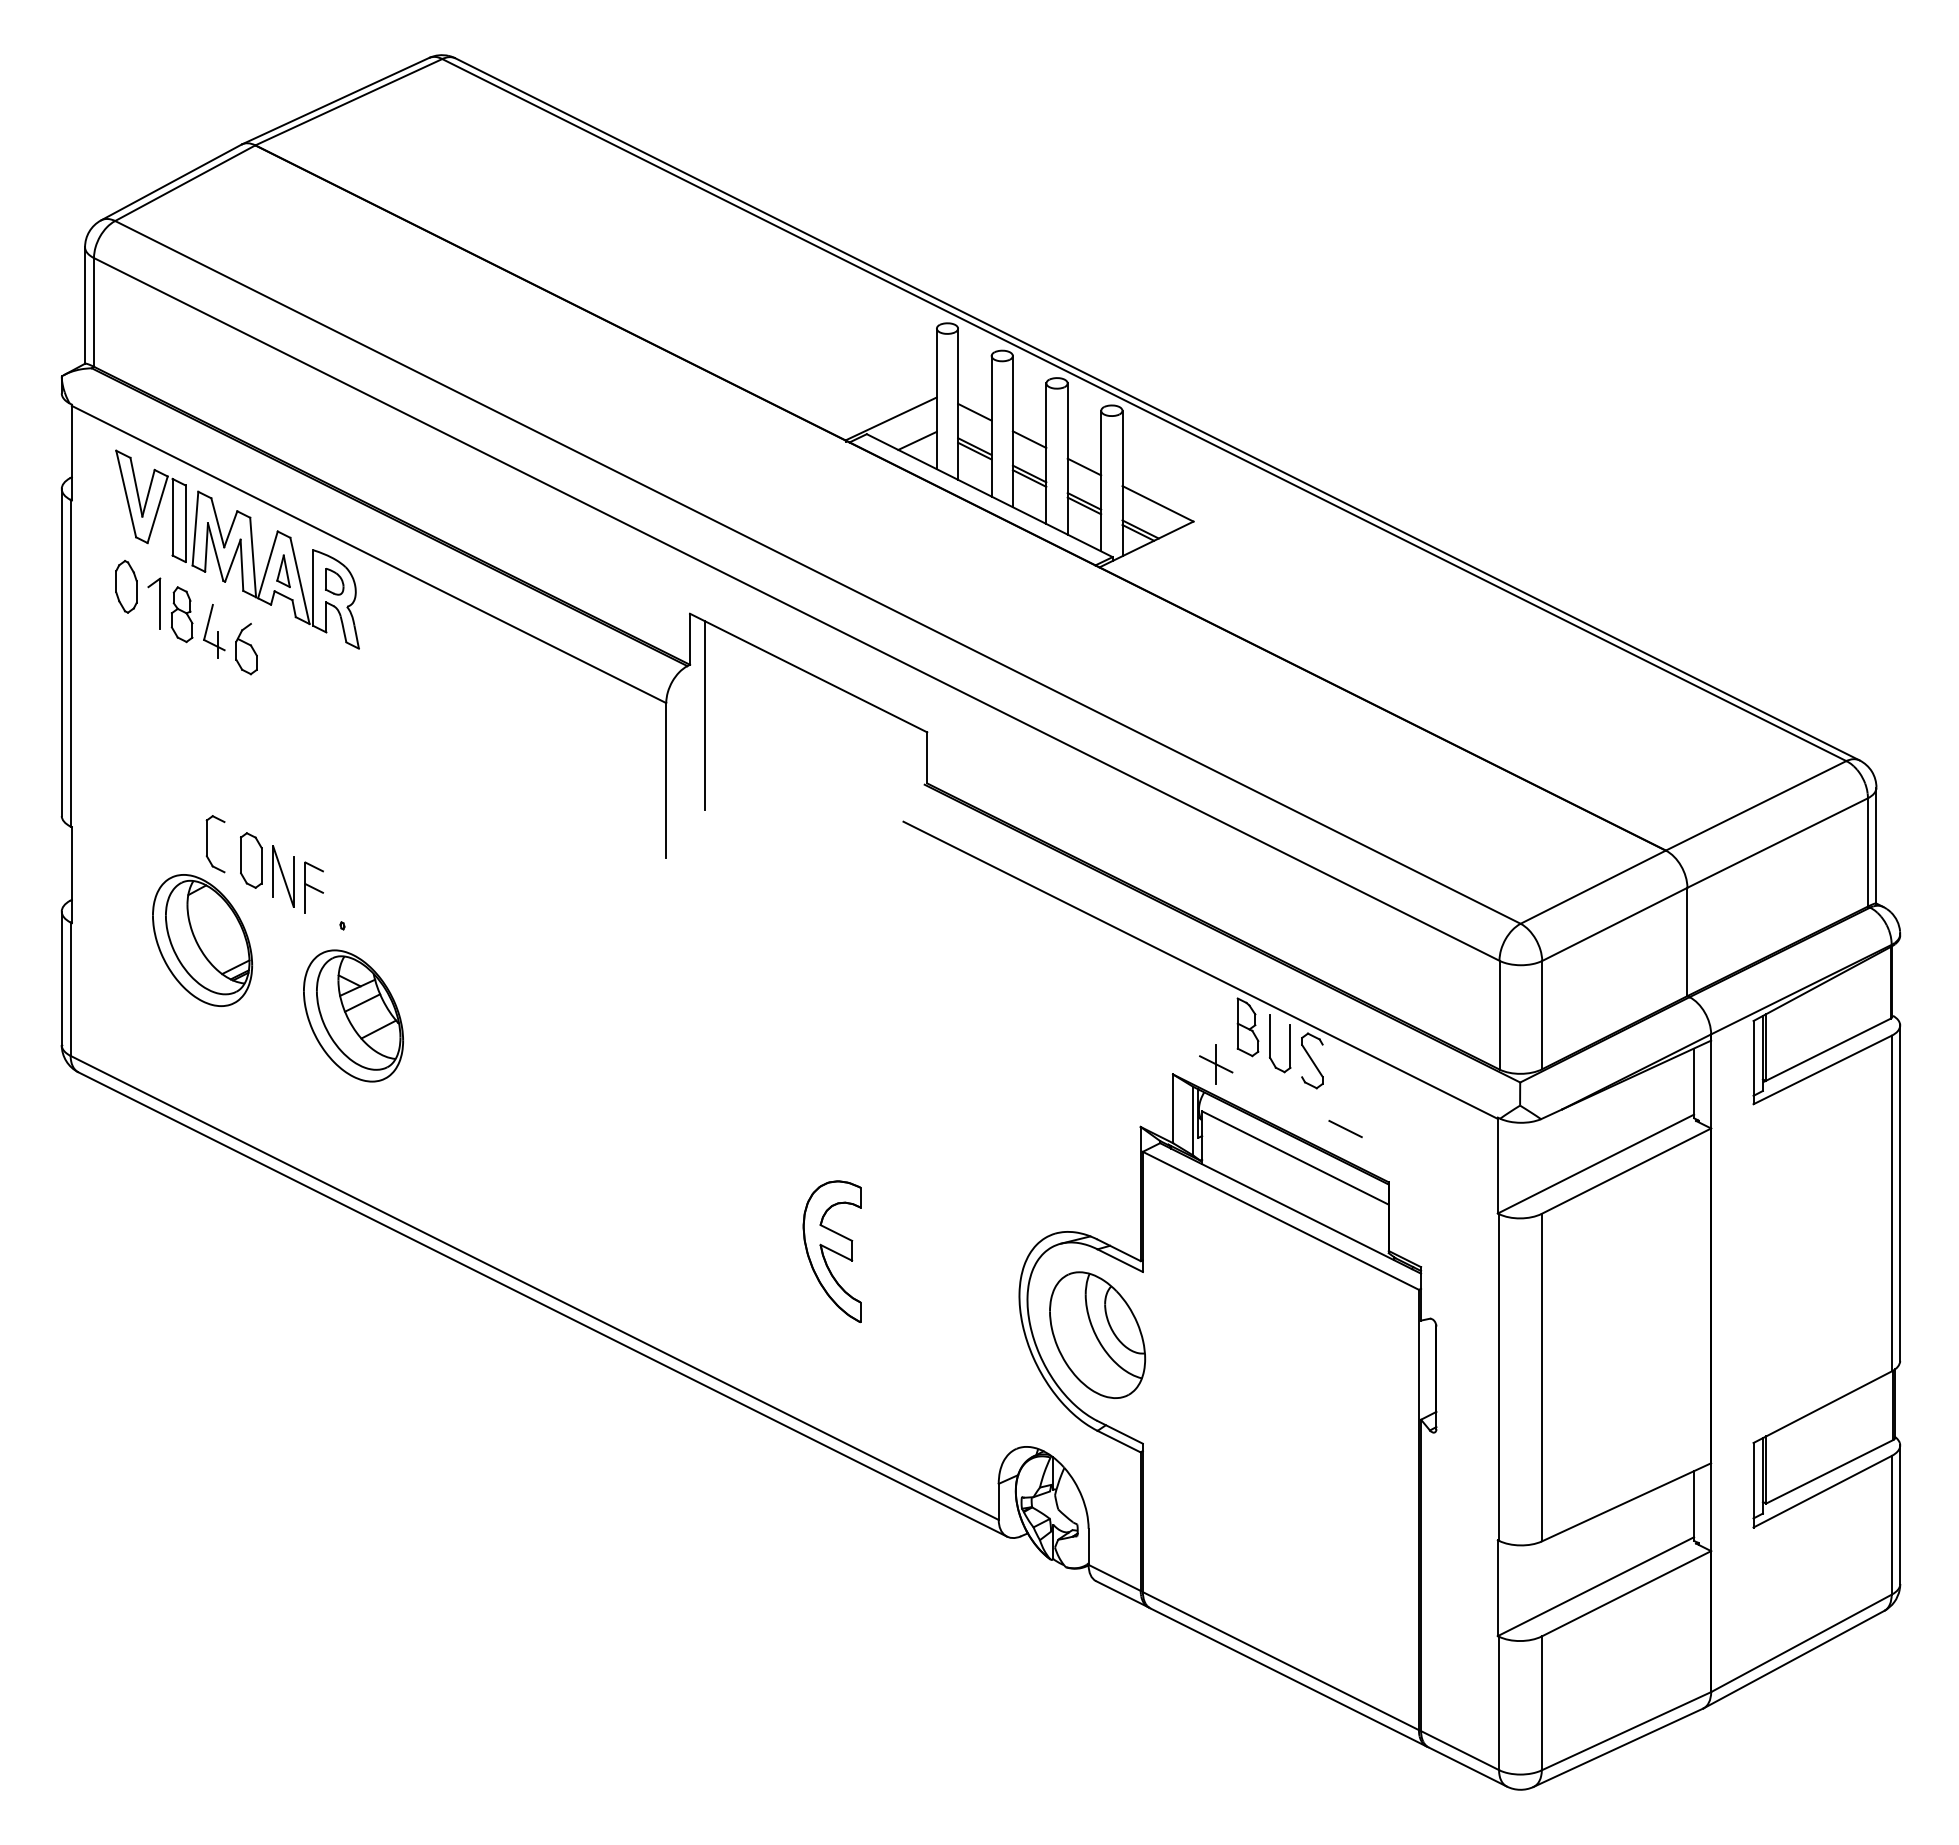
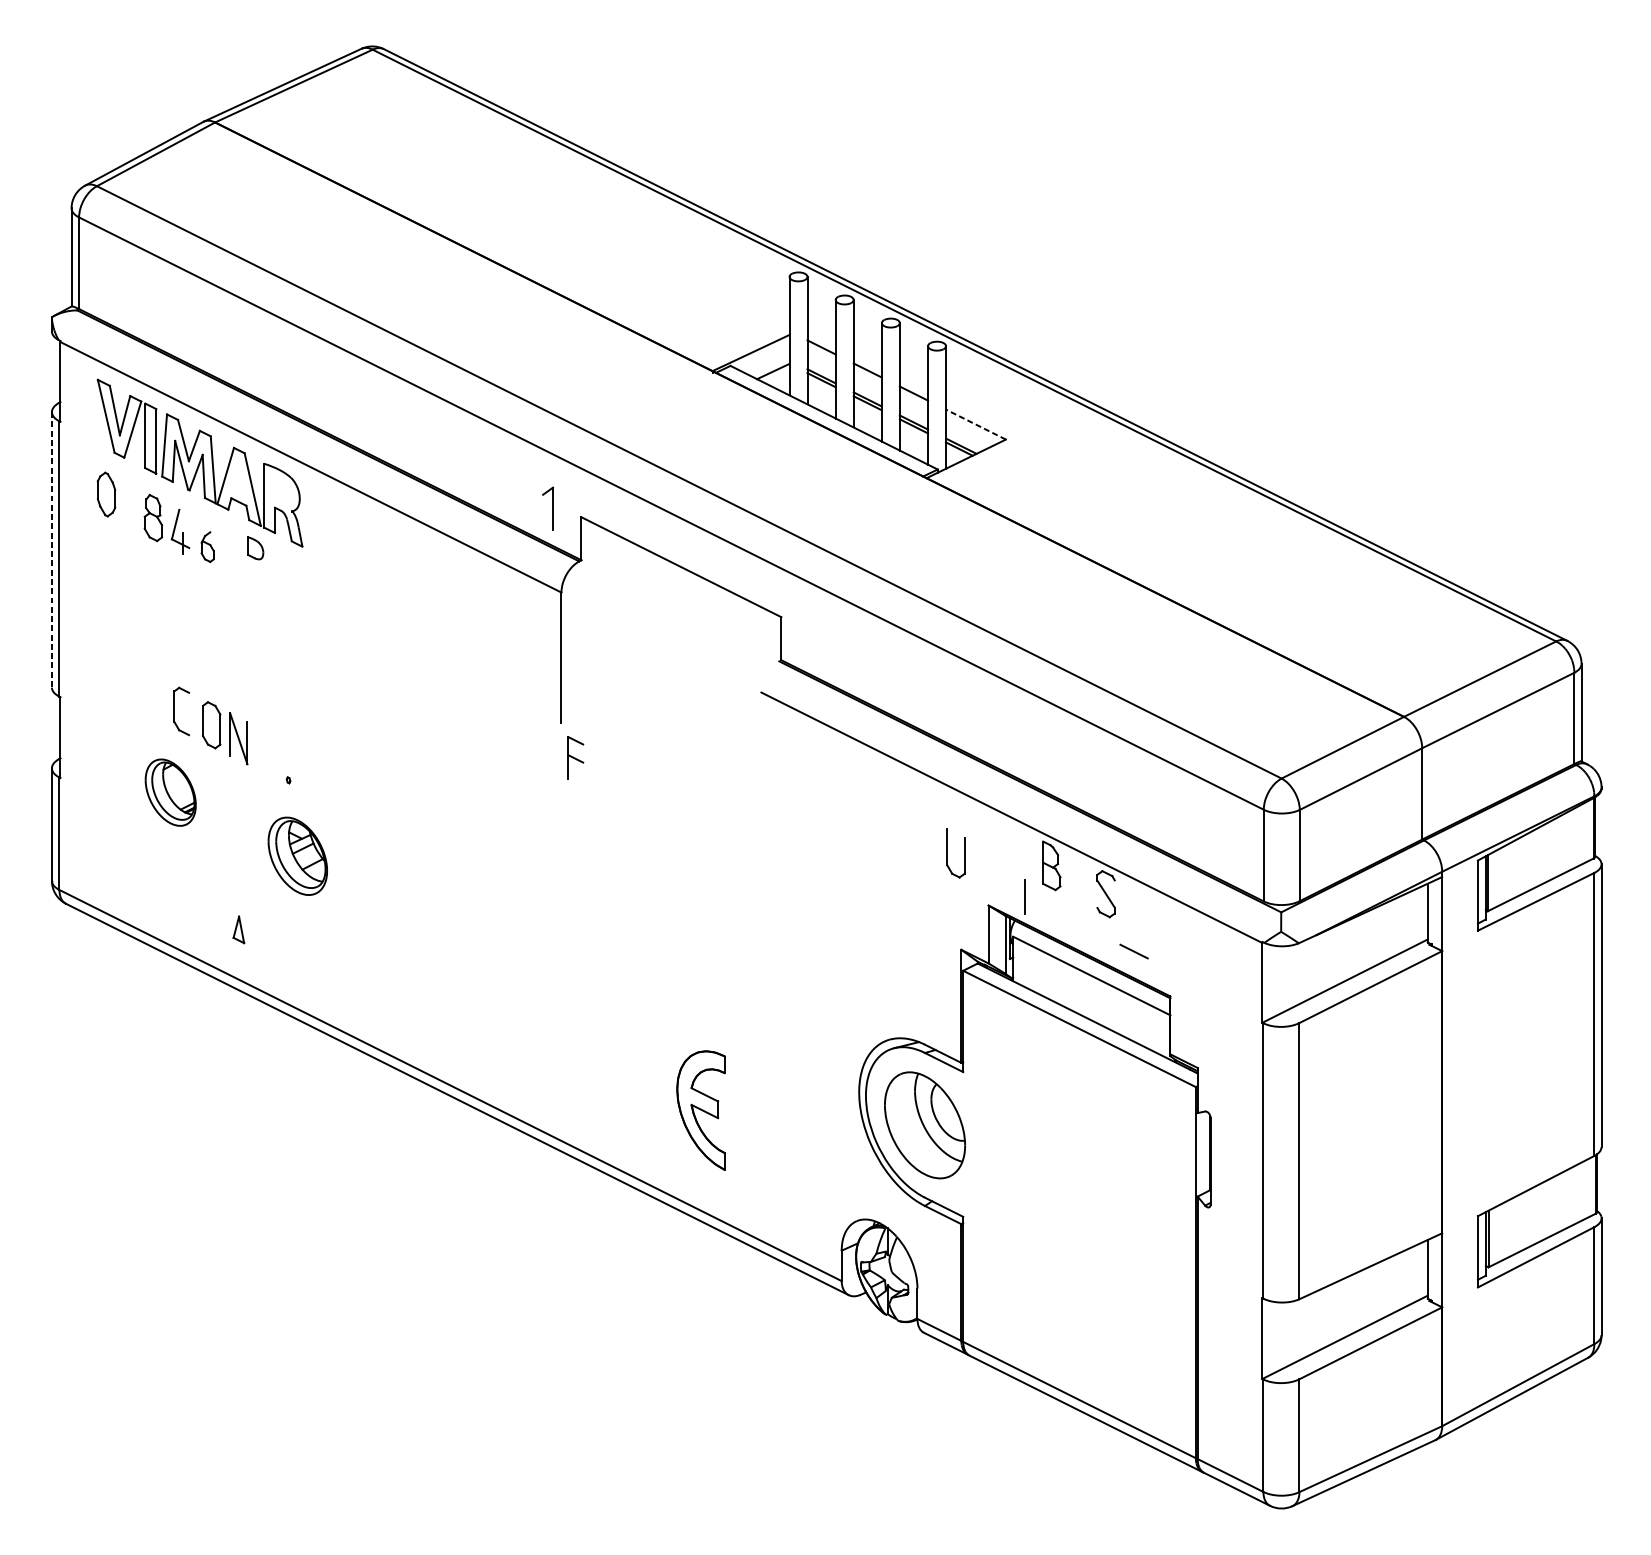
line: (1158, 503) -> (976, 424), solid -> dashed
part: (283, 570) -> (238, 929), moved
part: (334, 581) -> (255, 548), moved
part: (154, 603) -> (548, 508), moved
part: (246, 649) -> (207, 547), size x0.7
line: (61, 653) -> (51, 550), solid -> dashed
line: (705, 715) -> (594, 603), removed
part: (313, 887) -> (575, 758), moved
part: (202, 940) -> (170, 792), size x0.6
part: (353, 1015) -> (297, 855), size x0.7
part: (1289, 1043) -> (963, 853), moved
line: (1216, 1064) -> (1025, 897), removed
part: (831, 1251) -> (700, 1110), moved

